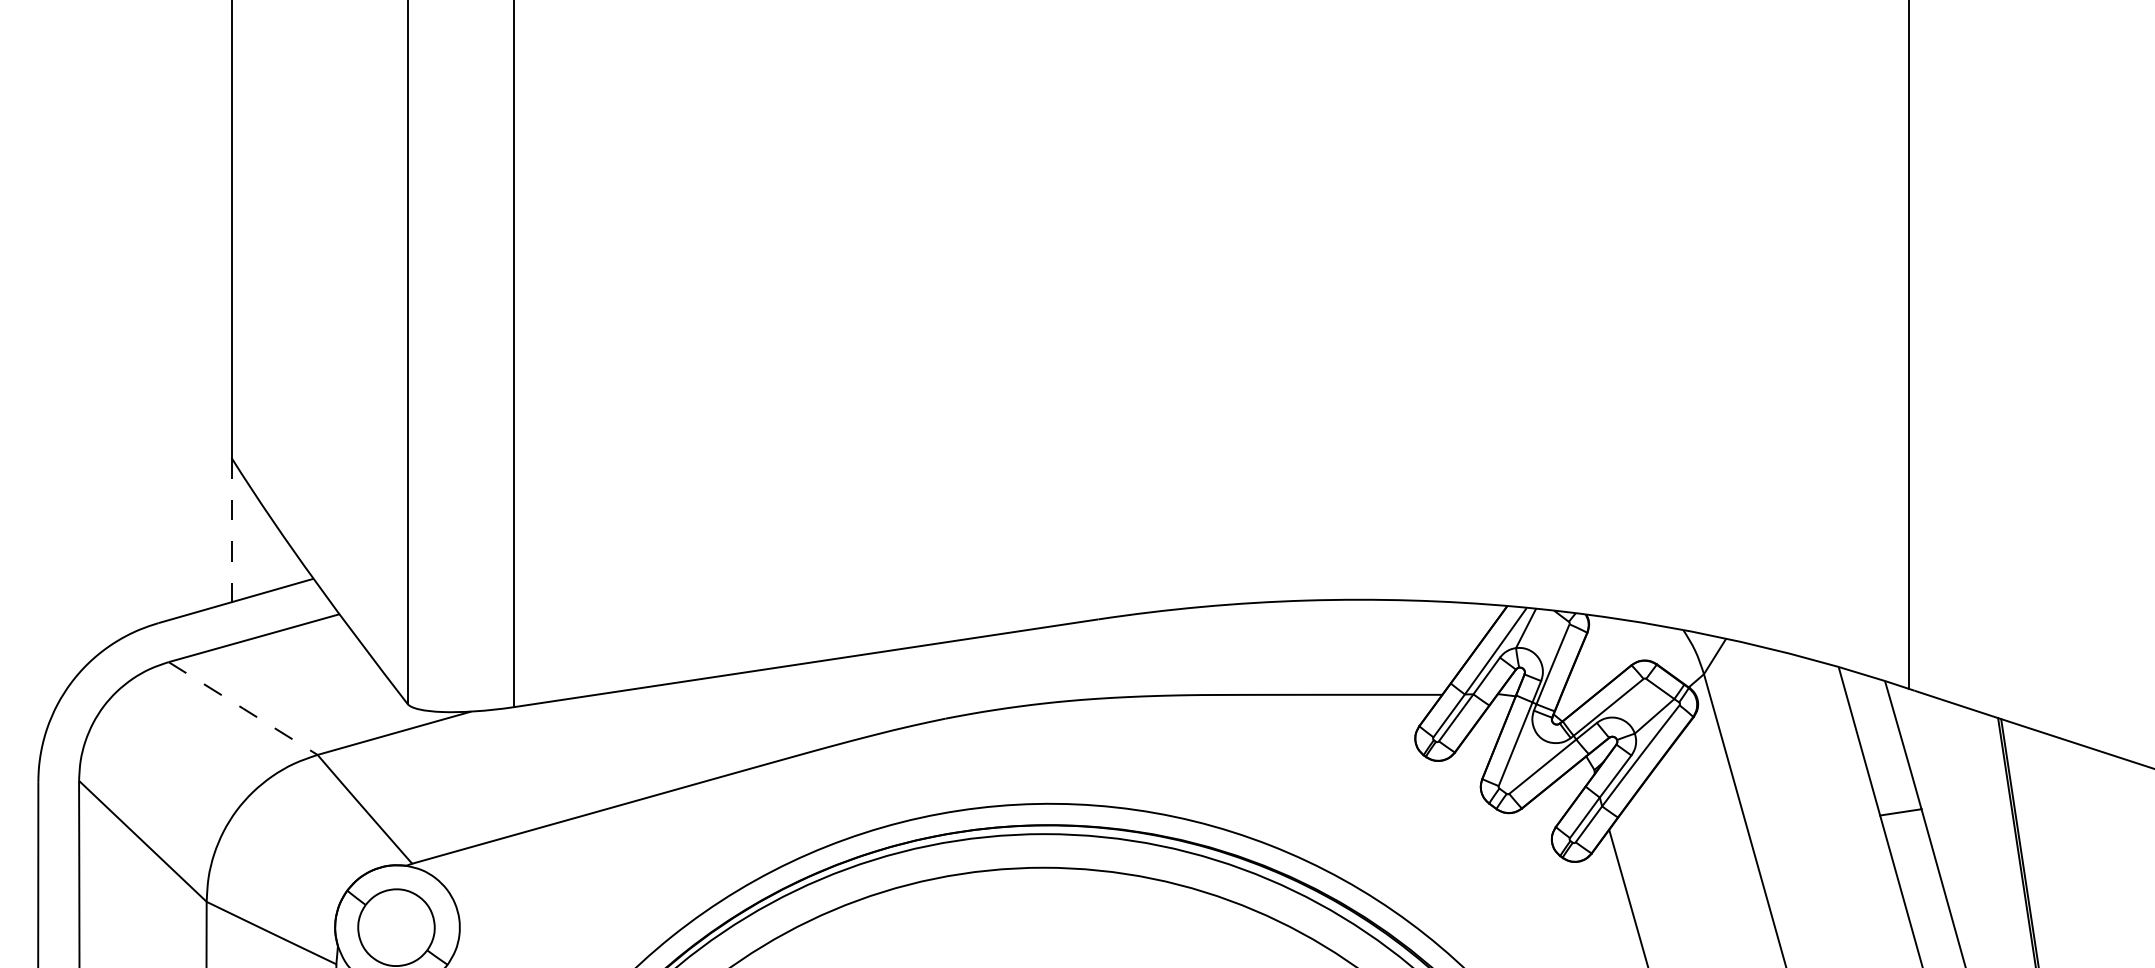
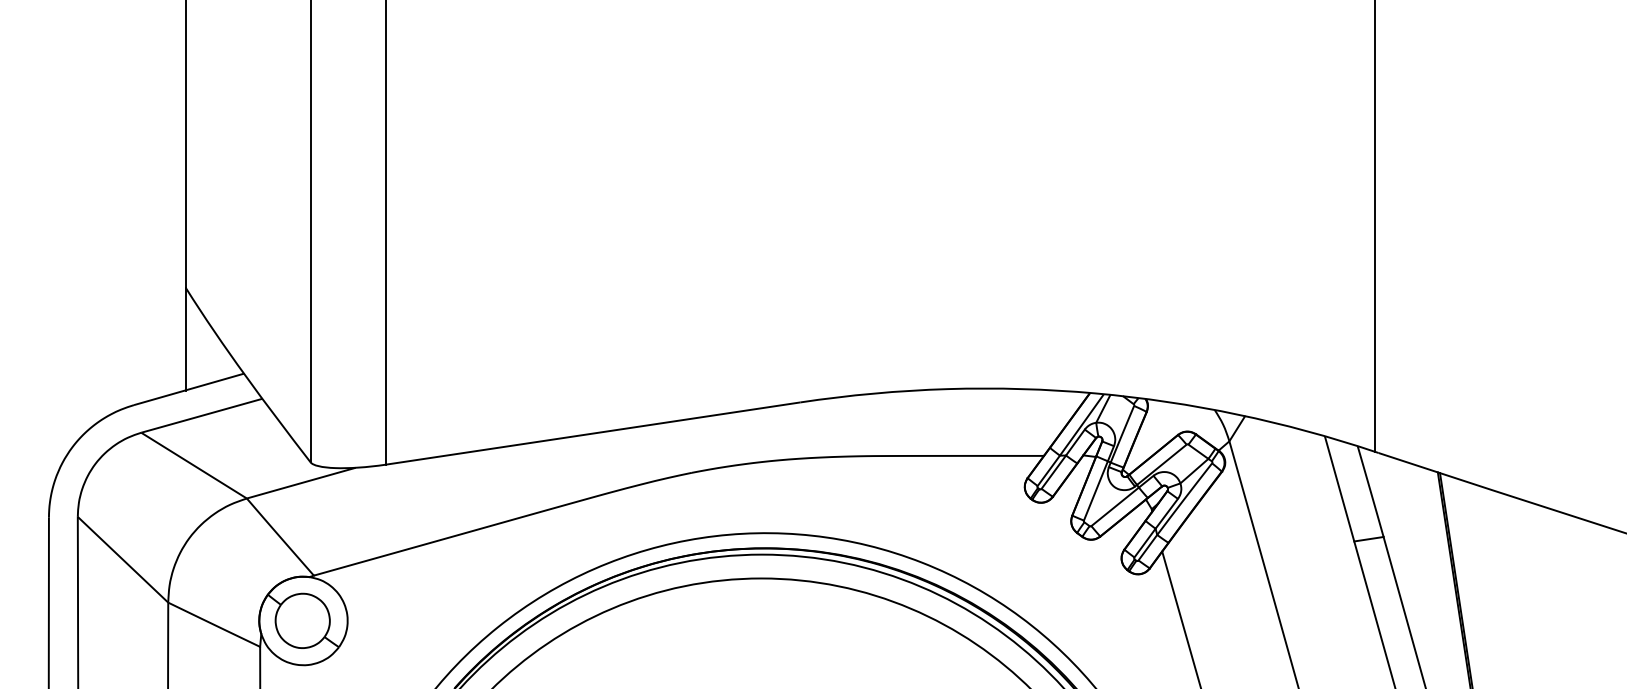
line: (231, 530) -> (185, 339), dashed -> solid
line: (243, 708) -> (194, 465), dashed -> solid

